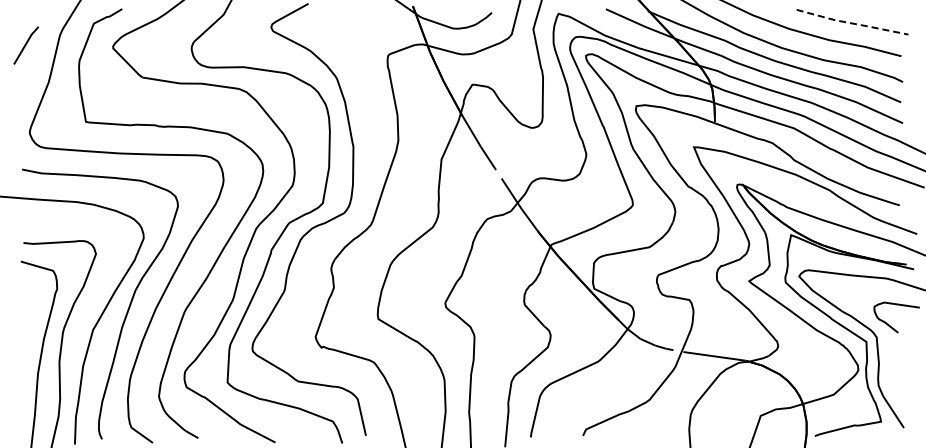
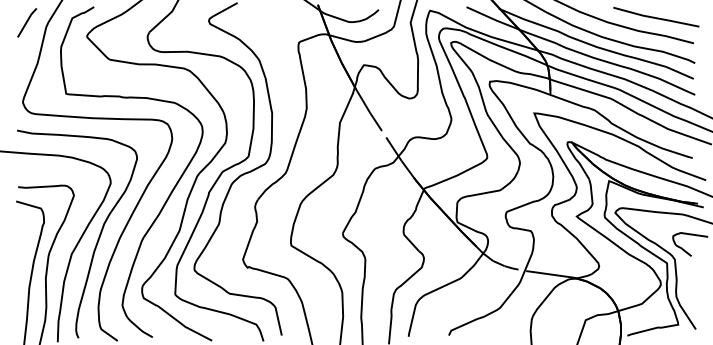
line: (851, 23) -> (655, 18), dashed -> solid
line: (25, 45) -> (26, 22), moved

